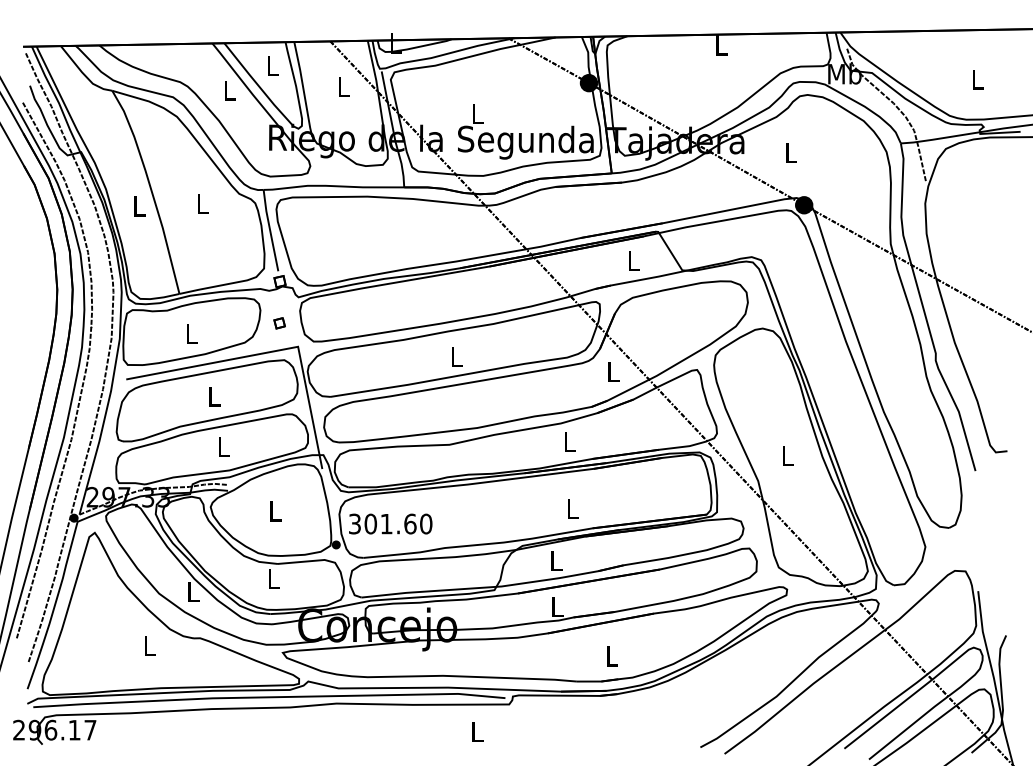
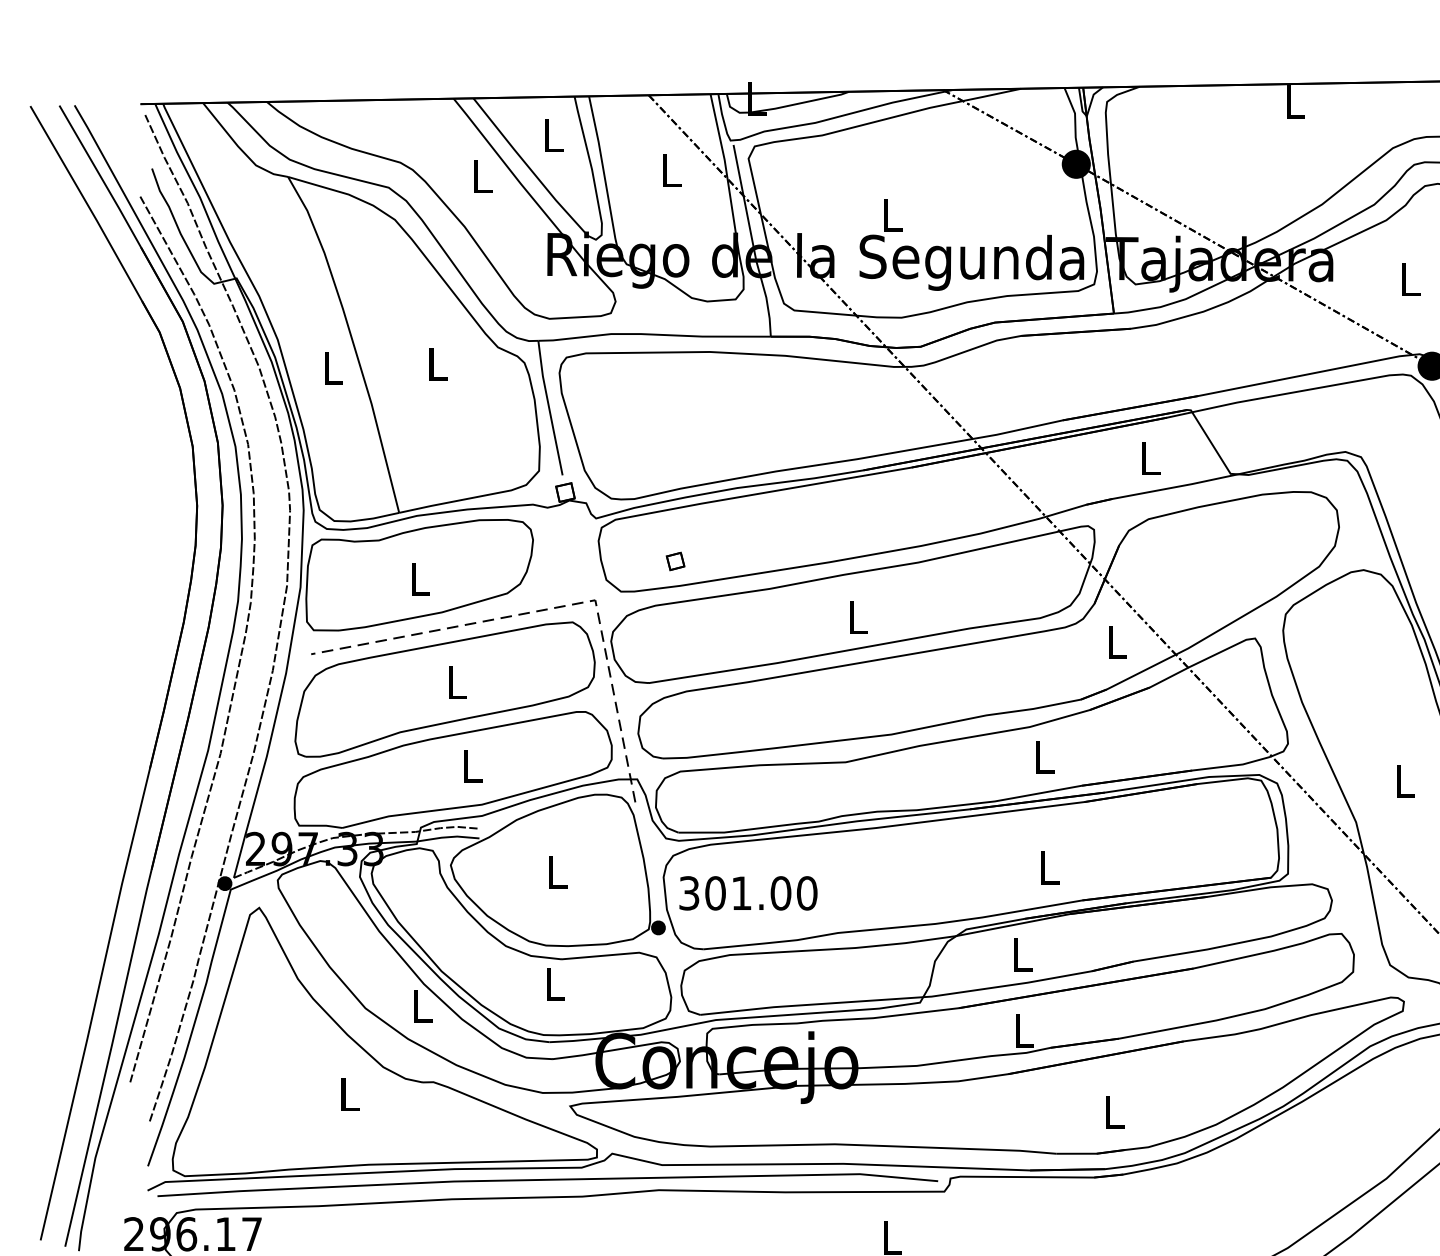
part: (279, 323) -> (675, 561), moved
line: (273, 351) -> (554, 608), solid -> dashed
text: (410, 523) -> (781, 892), 301.60 -> 301.00

